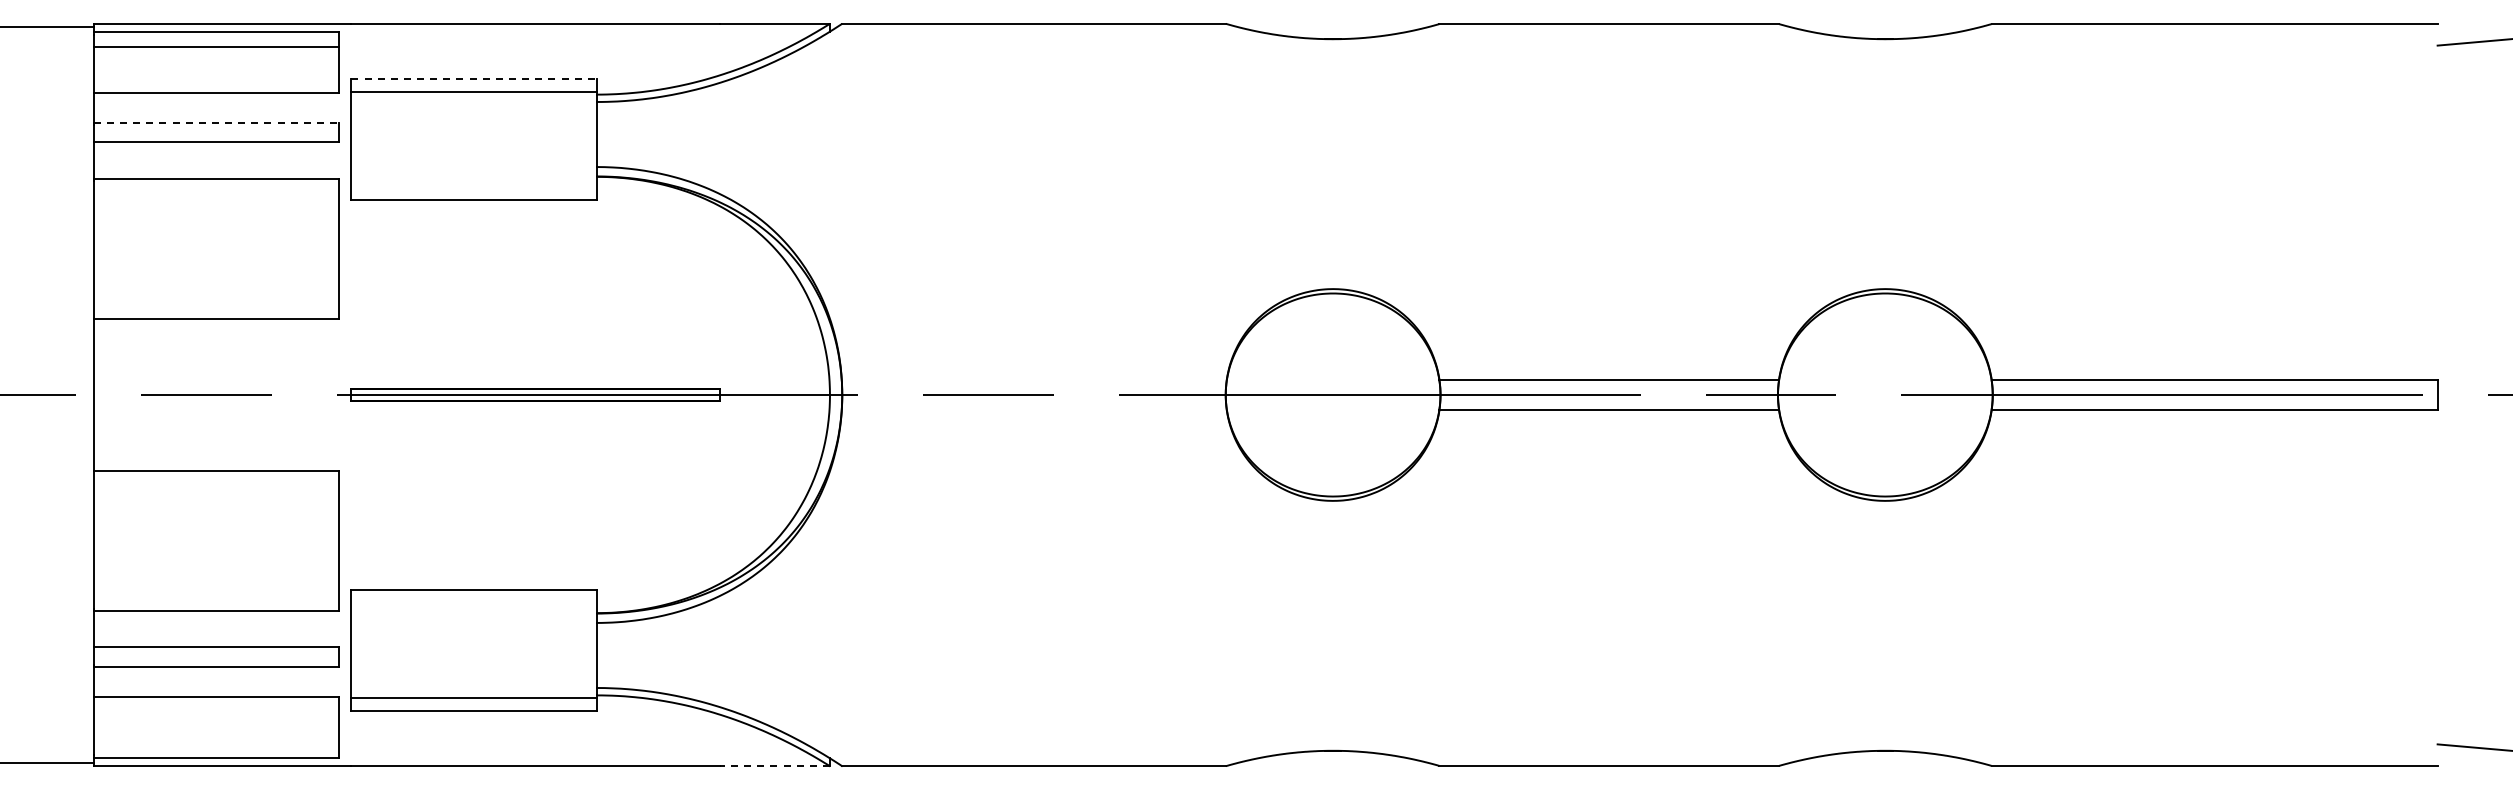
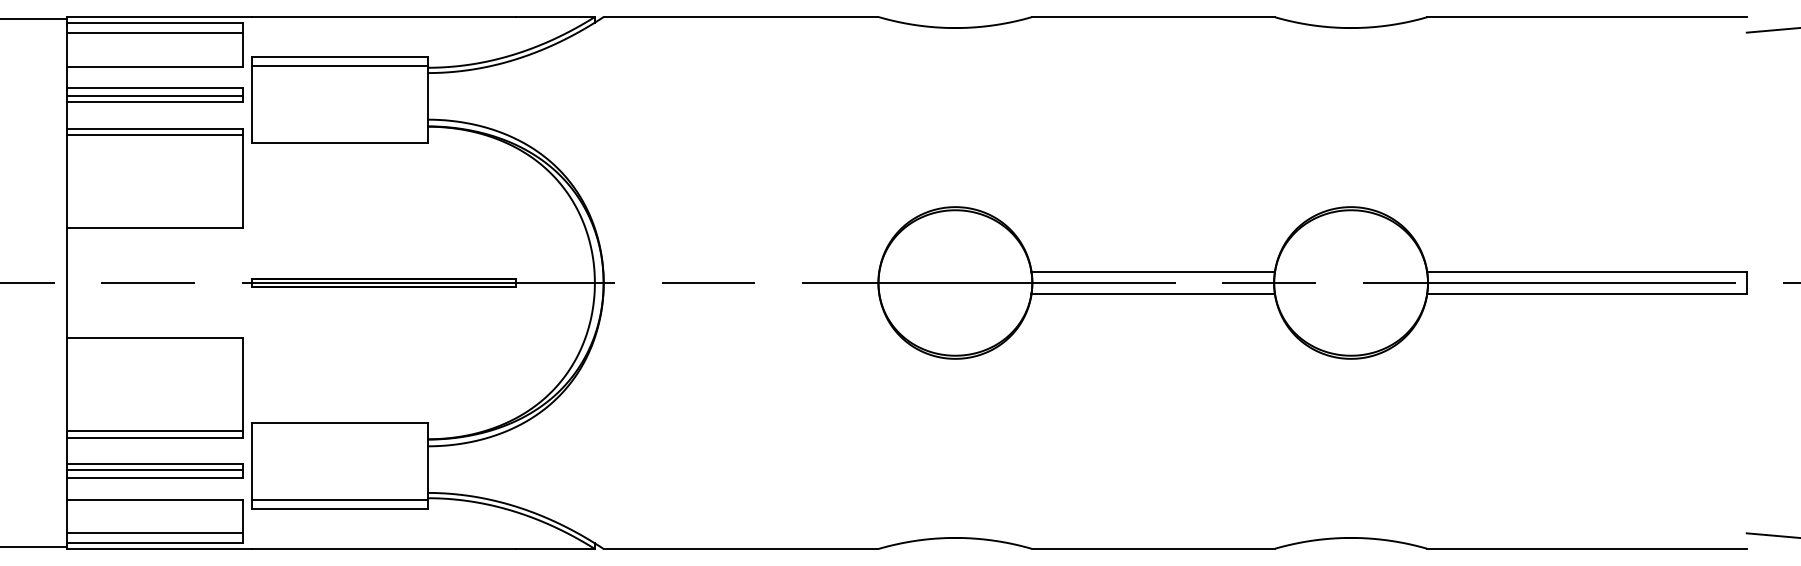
line: (474, 79) -> (340, 56), dashed -> solid
line: (216, 122) -> (155, 87), dashed -> solid
line: (216, 134) -> (155, 96), added
line: (216, 188) -> (155, 135), added
line: (216, 601) -> (155, 430), added
line: (216, 655) -> (155, 469), added
line: (216, 743) -> (155, 532), added
line: (774, 766) -> (555, 549), dashed -> solid

